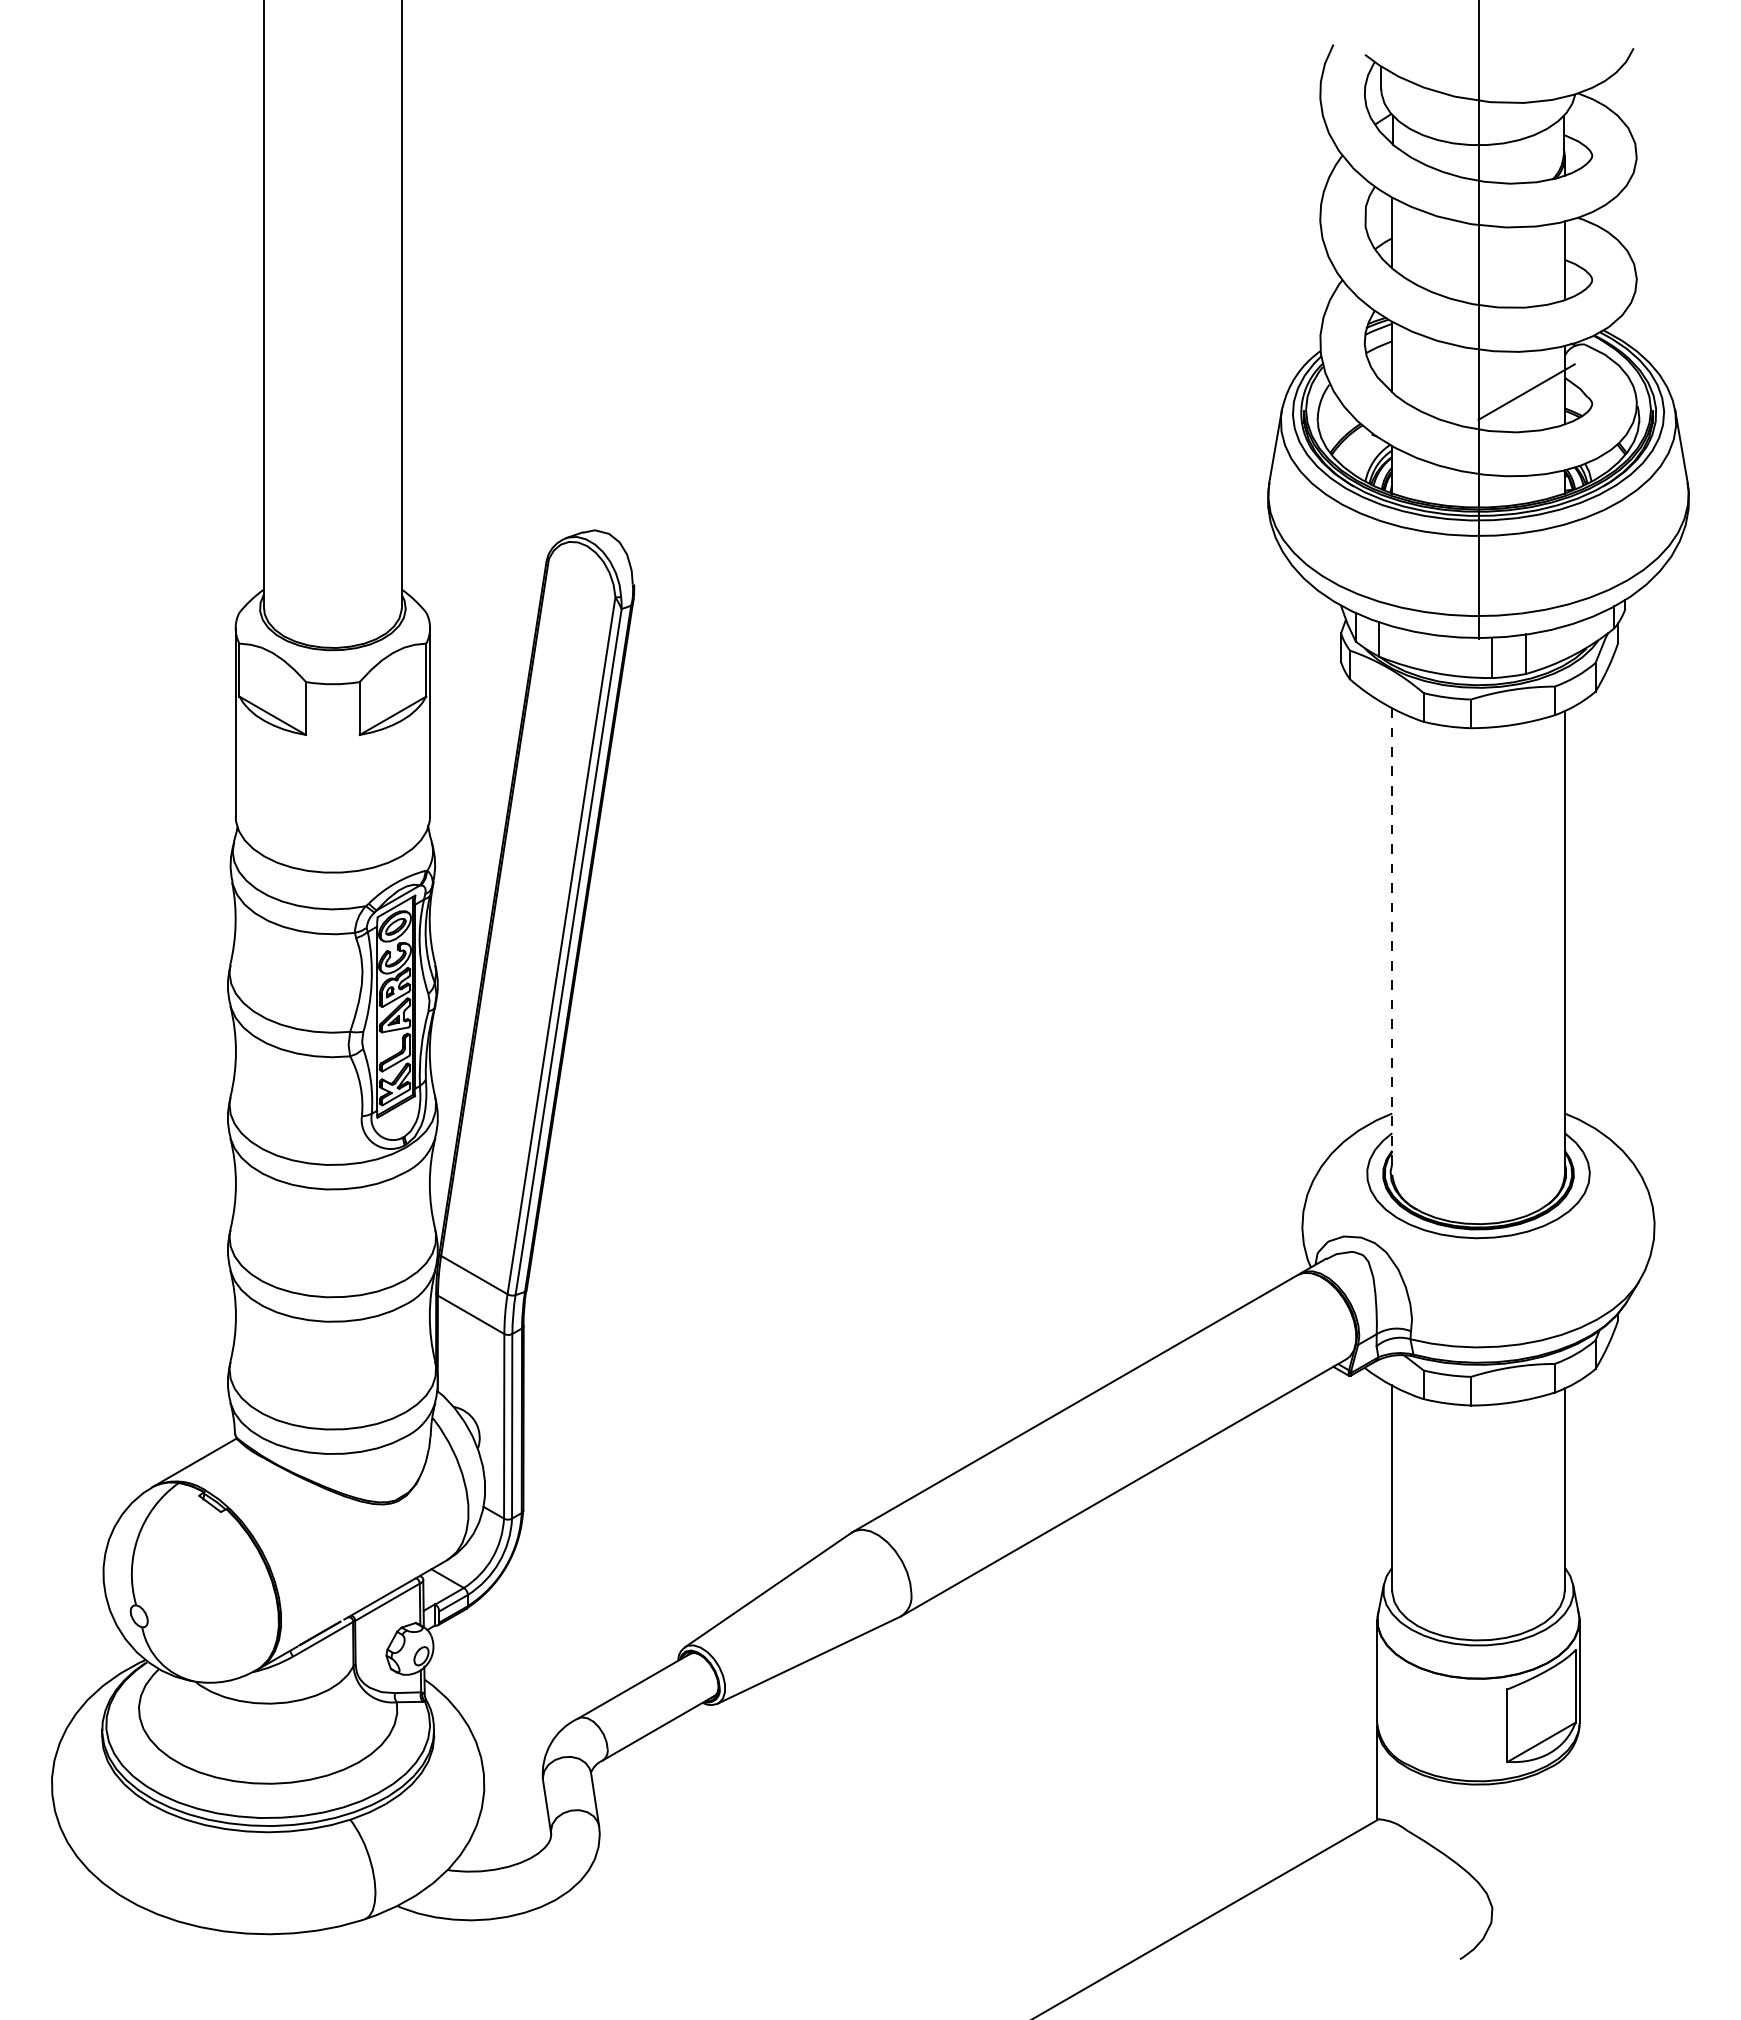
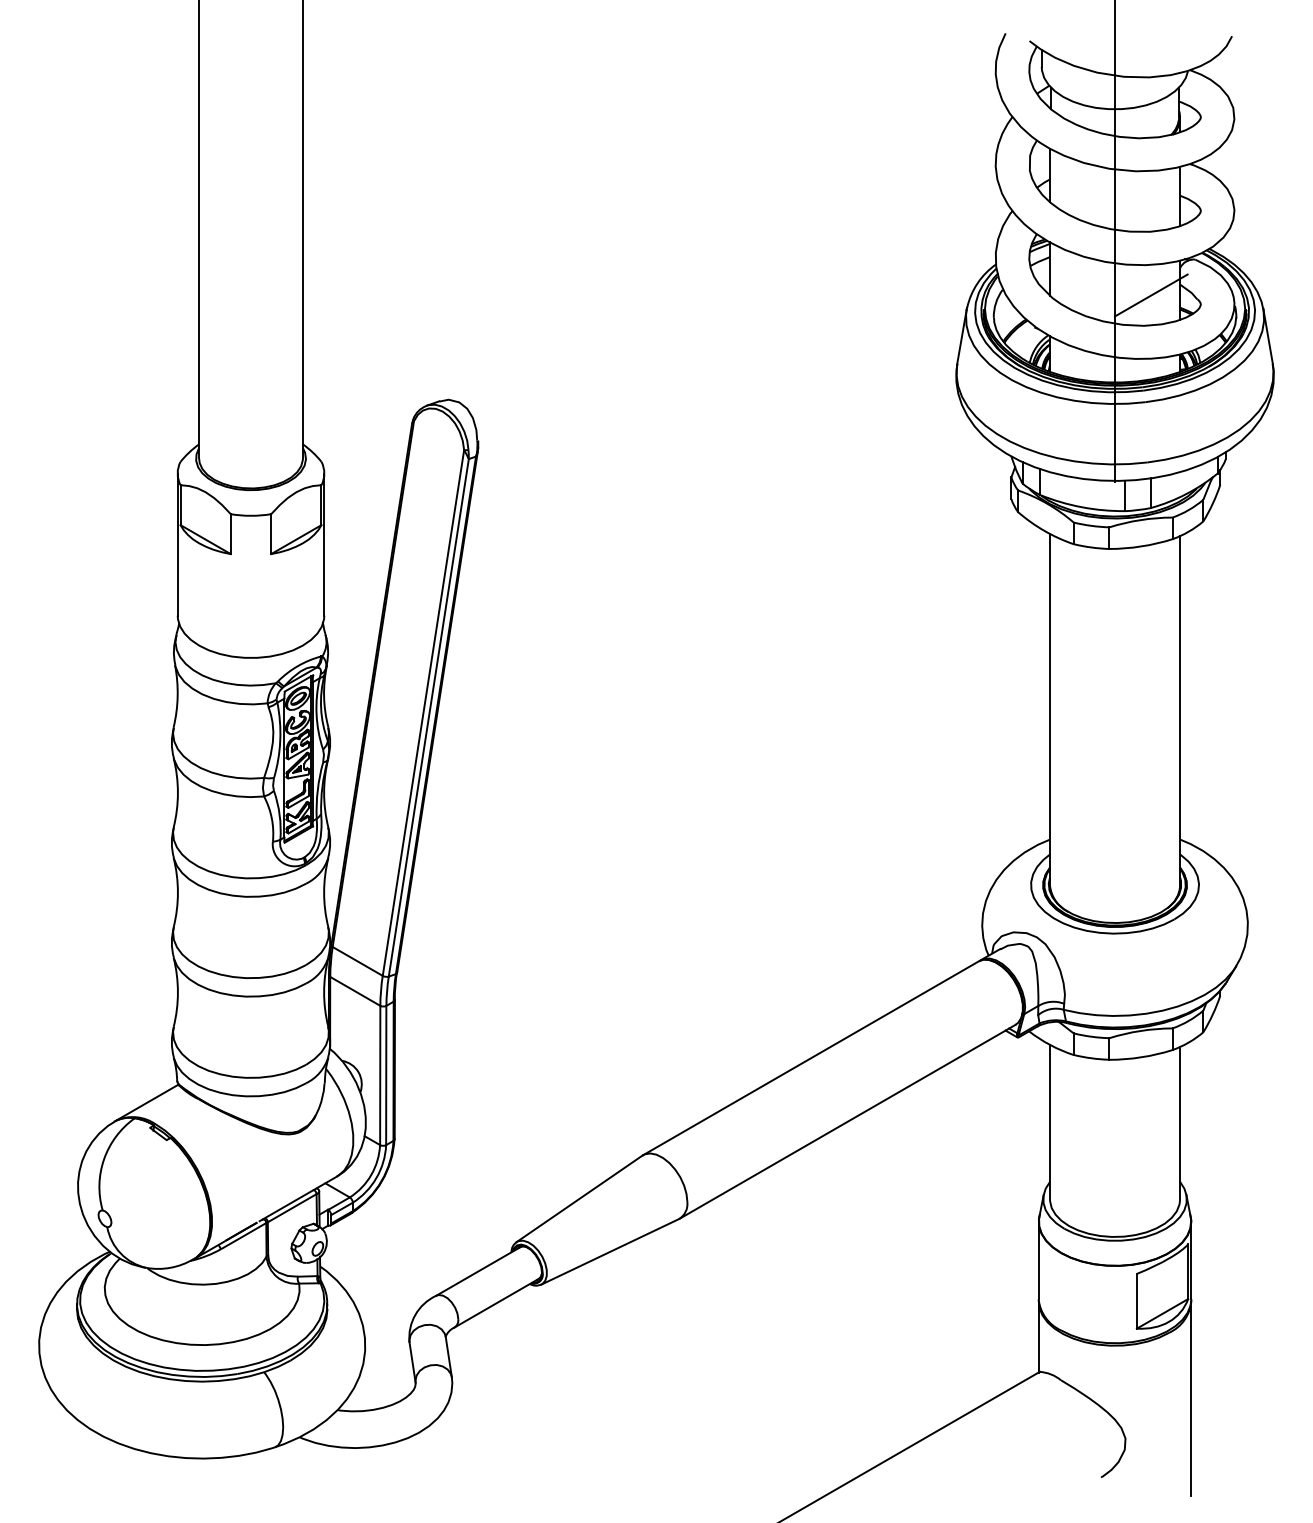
line: (1392, 941) -> (1050, 709), dashed -> solid
line: (1579, 1855) -> (1191, 1399), added

